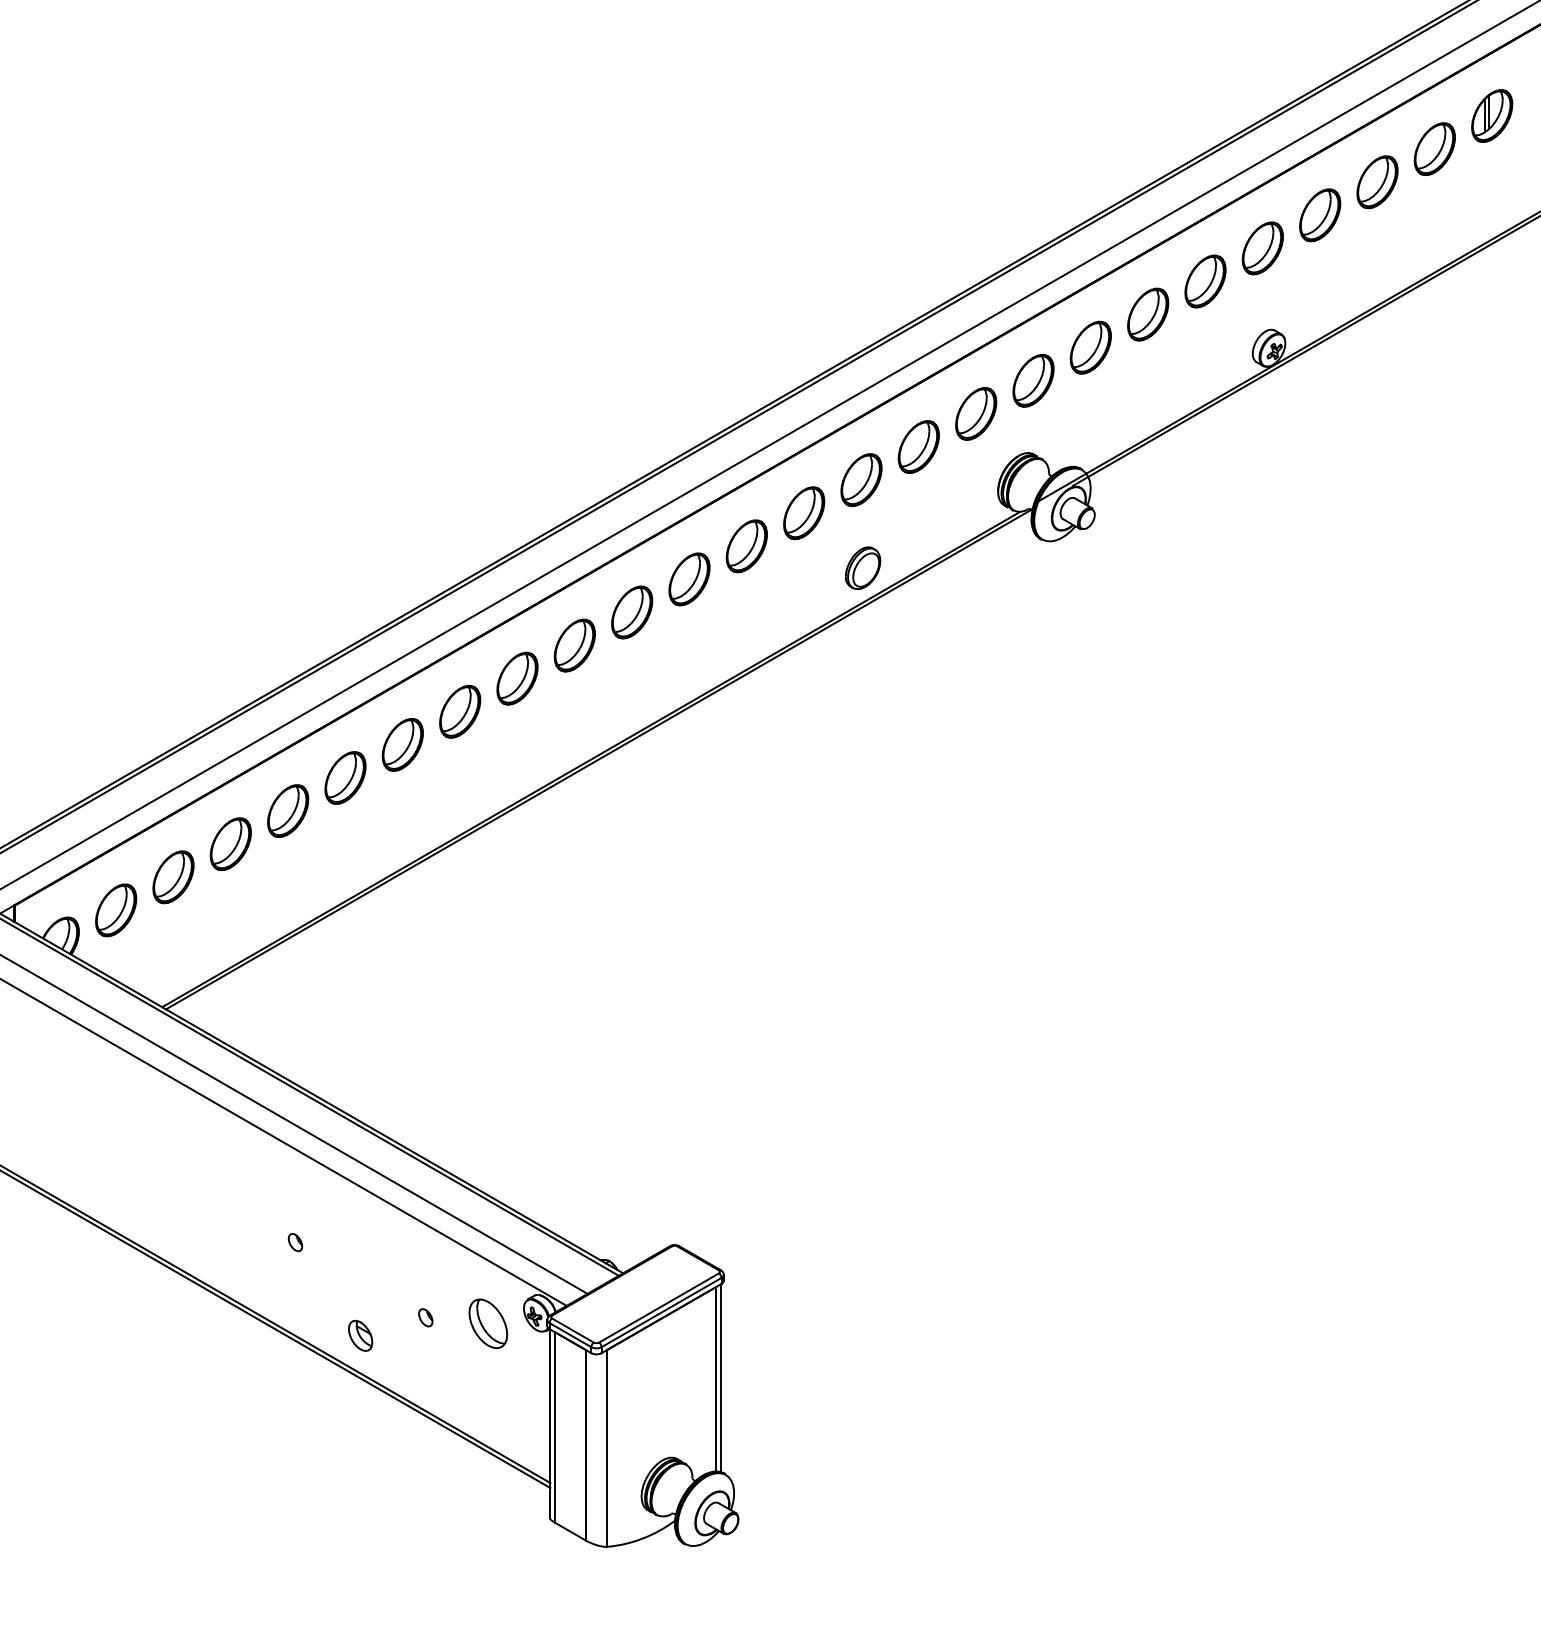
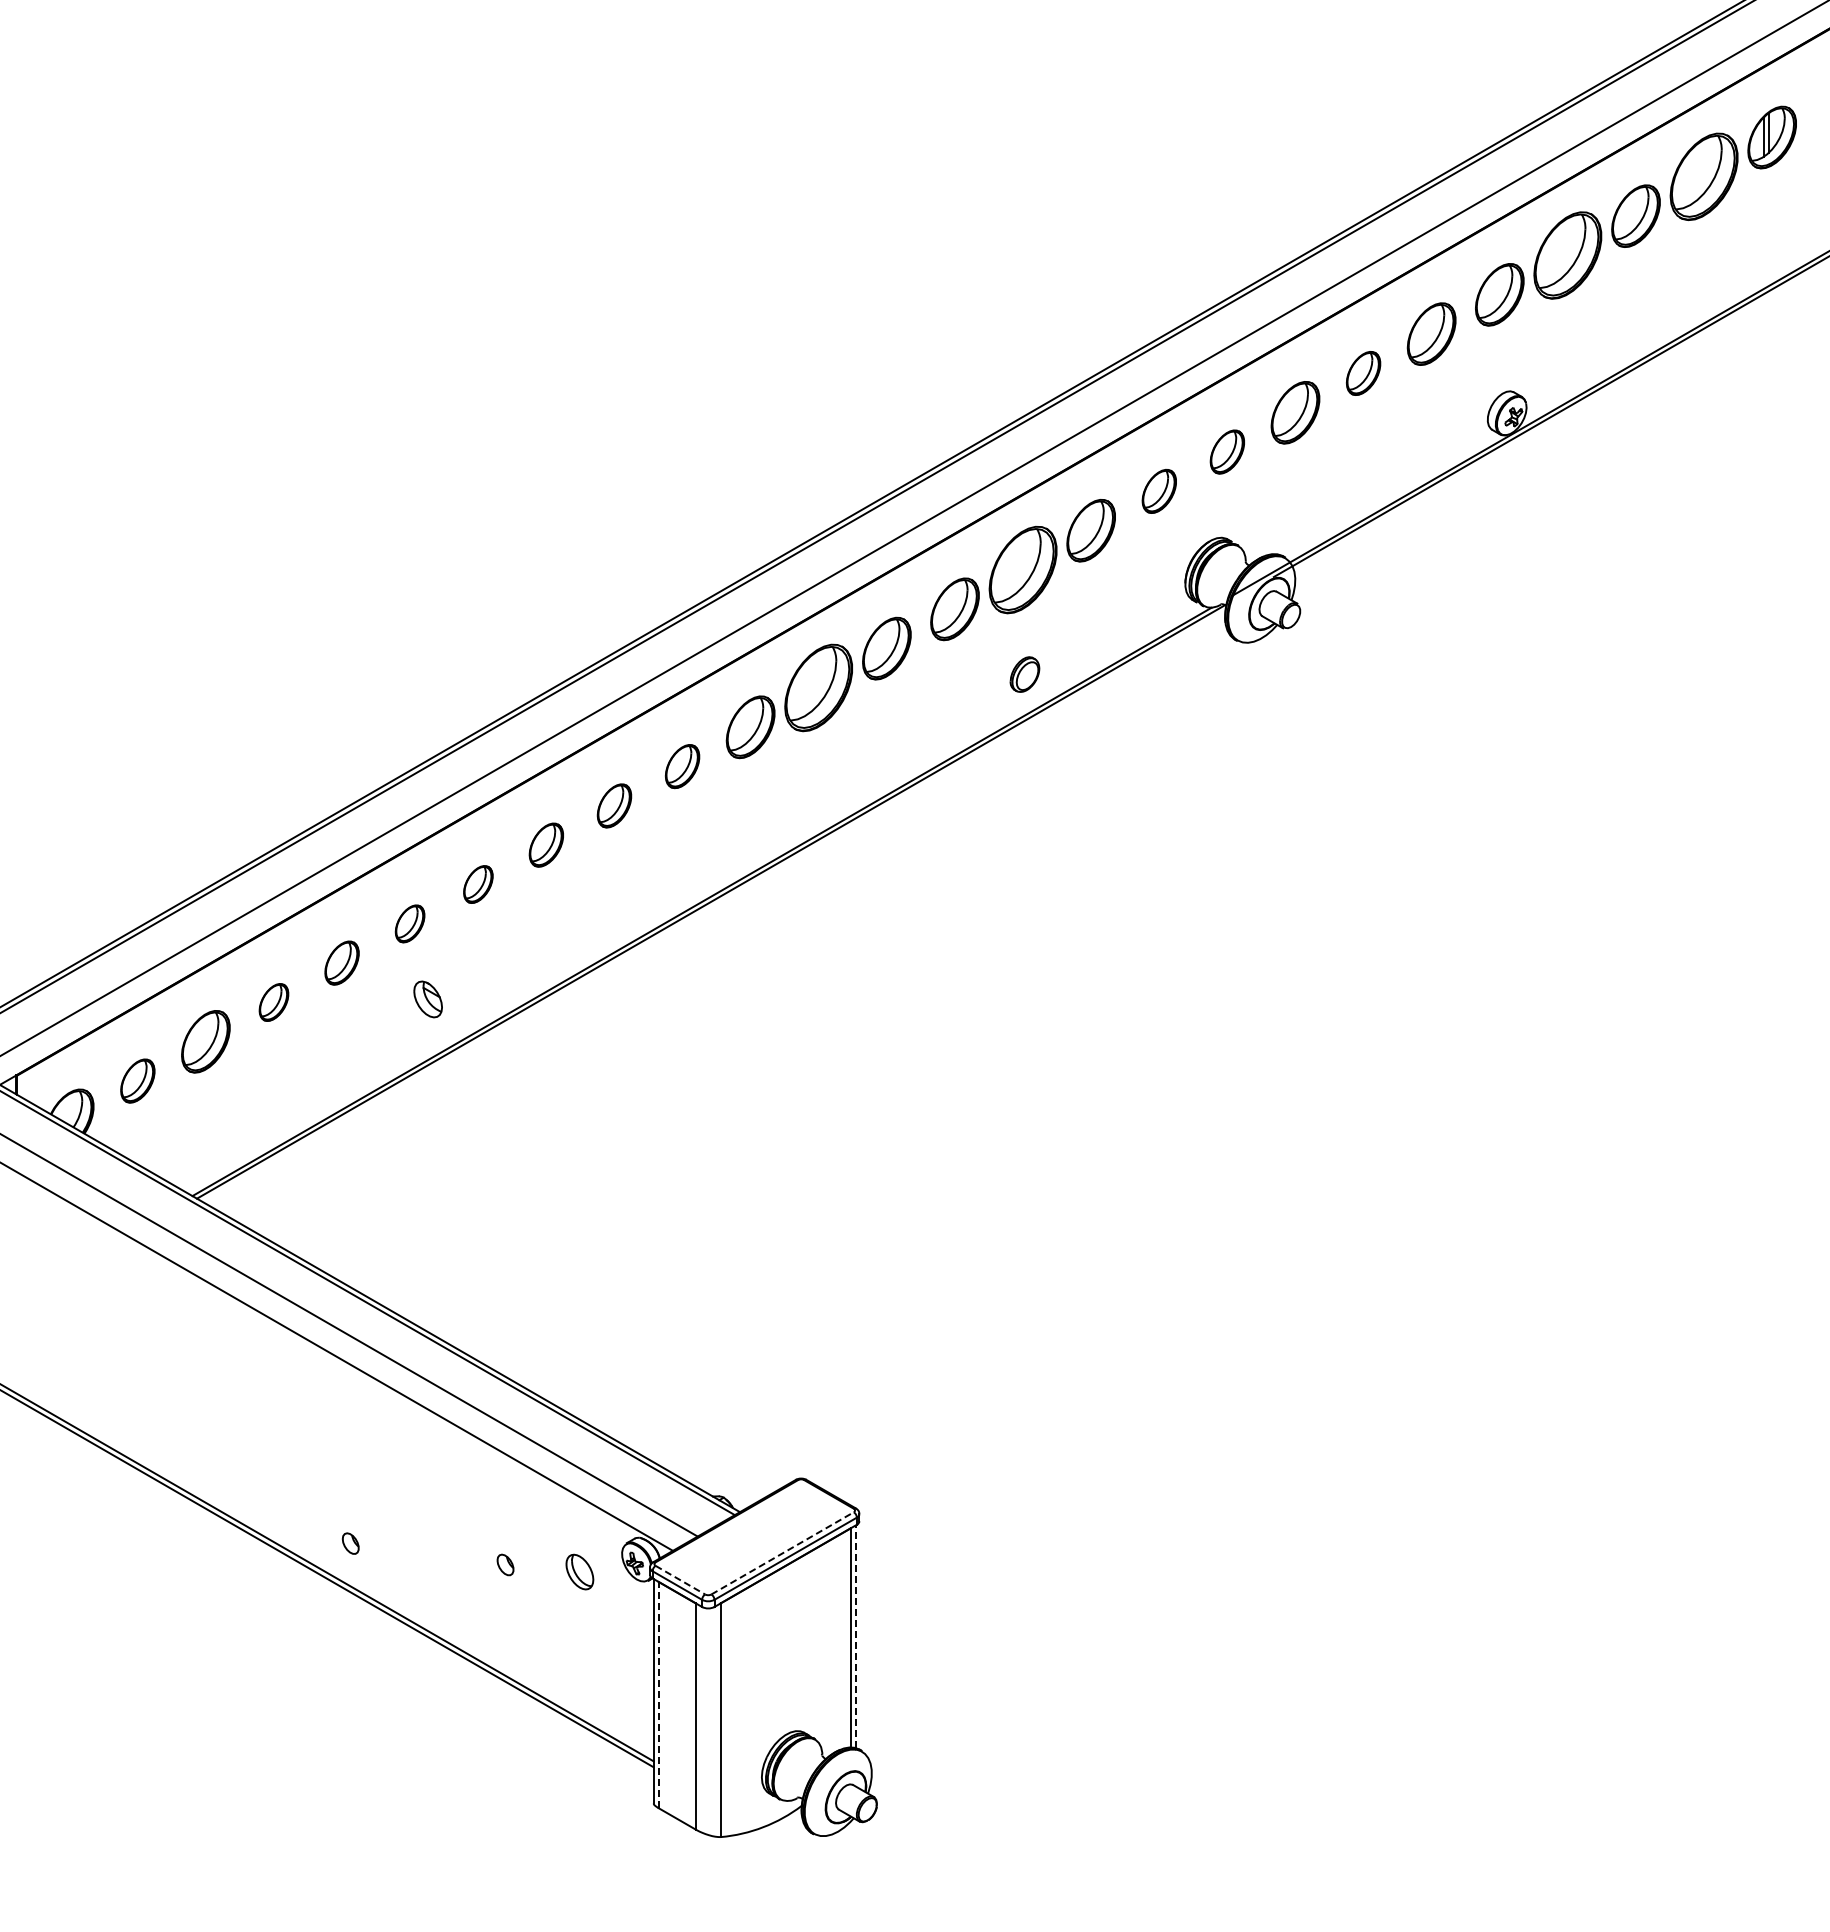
part: (1434, 148) -> (1703, 176), size x1.4
part: (1319, 215) -> (1567, 255), size x1.4
part: (1148, 314) -> (1363, 373), size x0.7
part: (1033, 380) -> (1227, 451), size x0.7
part: (976, 414) -> (1159, 491), size x0.7
part: (861, 479) -> (1022, 569), size x1.4
part: (862, 568) -> (1024, 674), size x0.7
part: (689, 579) -> (818, 687), size x1.4
part: (574, 645) -> (682, 766), size x0.7
part: (517, 678) -> (614, 805), size x0.7
part: (460, 711) -> (546, 844), size x0.7
part: (403, 744) -> (478, 884), size x0.6
part: (344, 777) -> (409, 923), size x0.6
part: (287, 810) -> (341, 962), size x0.7
part: (230, 844) -> (273, 1002), size x0.6
part: (115, 909) -> (137, 1080), size x0.7
part: (295, 1242) -> (350, 1543), moved
line: (659, 1308) -> (783, 1553), solid -> dashed
part: (488, 1323) -> (579, 1571), size x0.6
line: (573, 1330) -> (680, 1580), solid -> dashed
part: (360, 1335) -> (427, 999), moved
line: (720, 1377) -> (855, 1636), solid -> dashed
line: (554, 1426) -> (658, 1694), solid -> dashed

